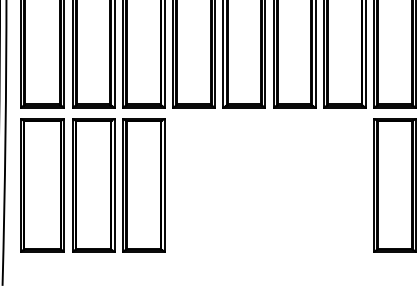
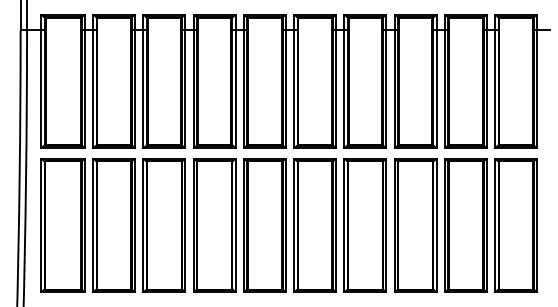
part: (268, 185) -> (289, 225), added

